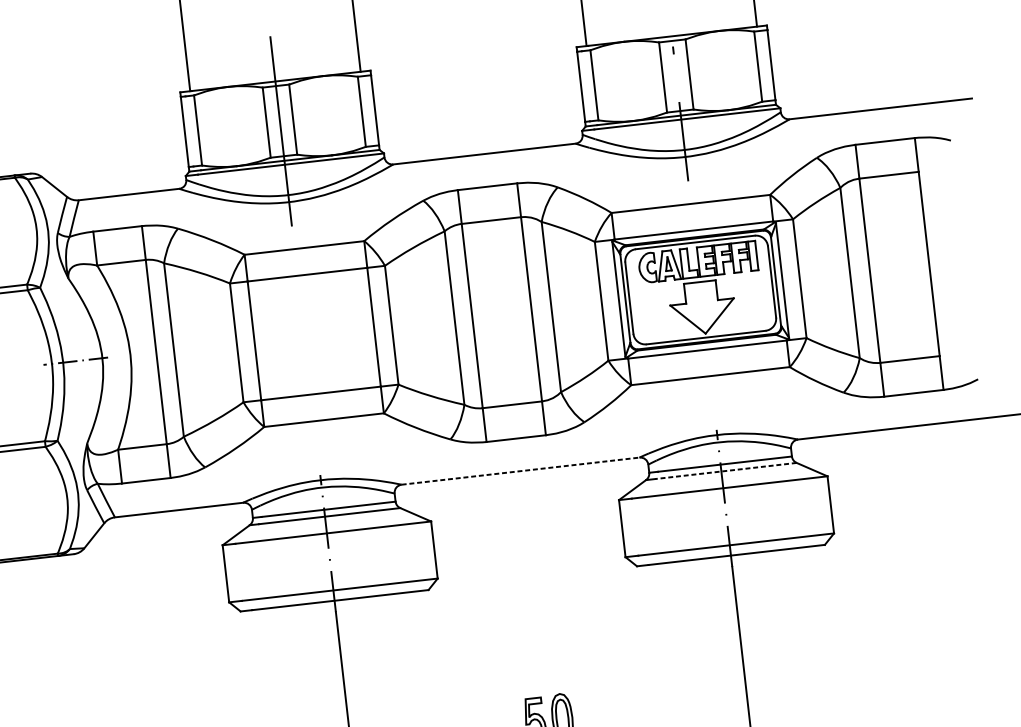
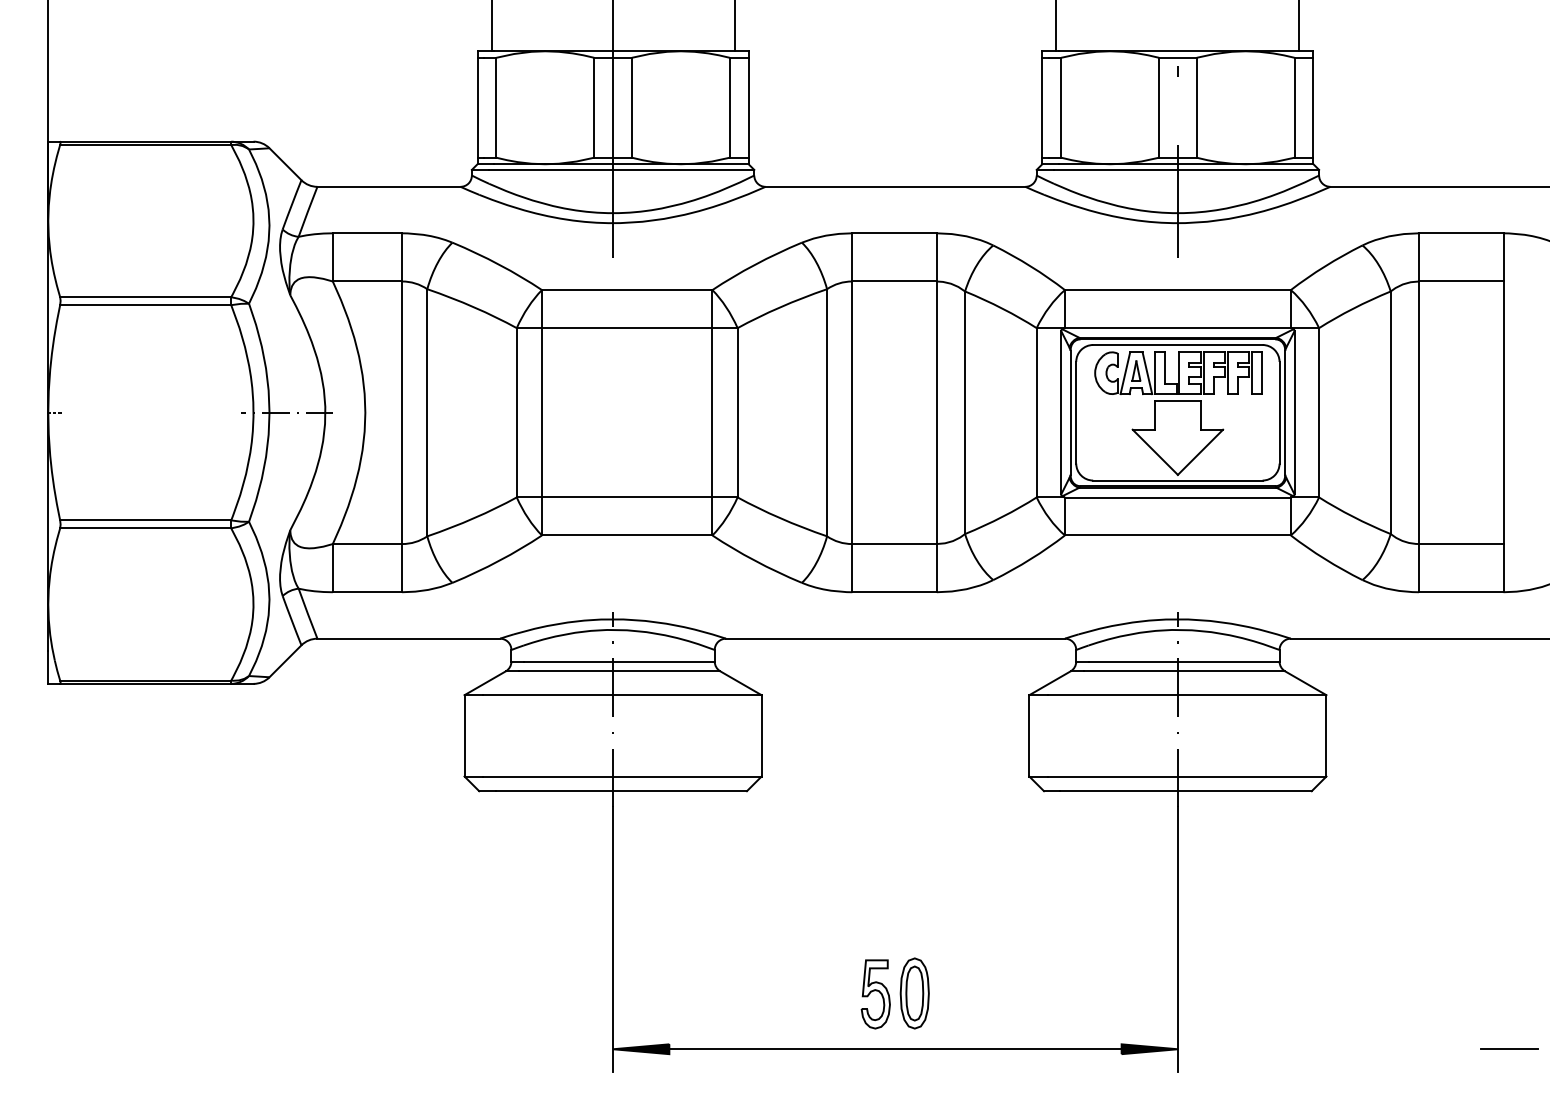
line: (521, 470) -> (896, 638), dashed -> solid
line: (726, 471) -> (1184, 671), dashed -> solid
line: (984, 710) -> (1509, 1049), added

